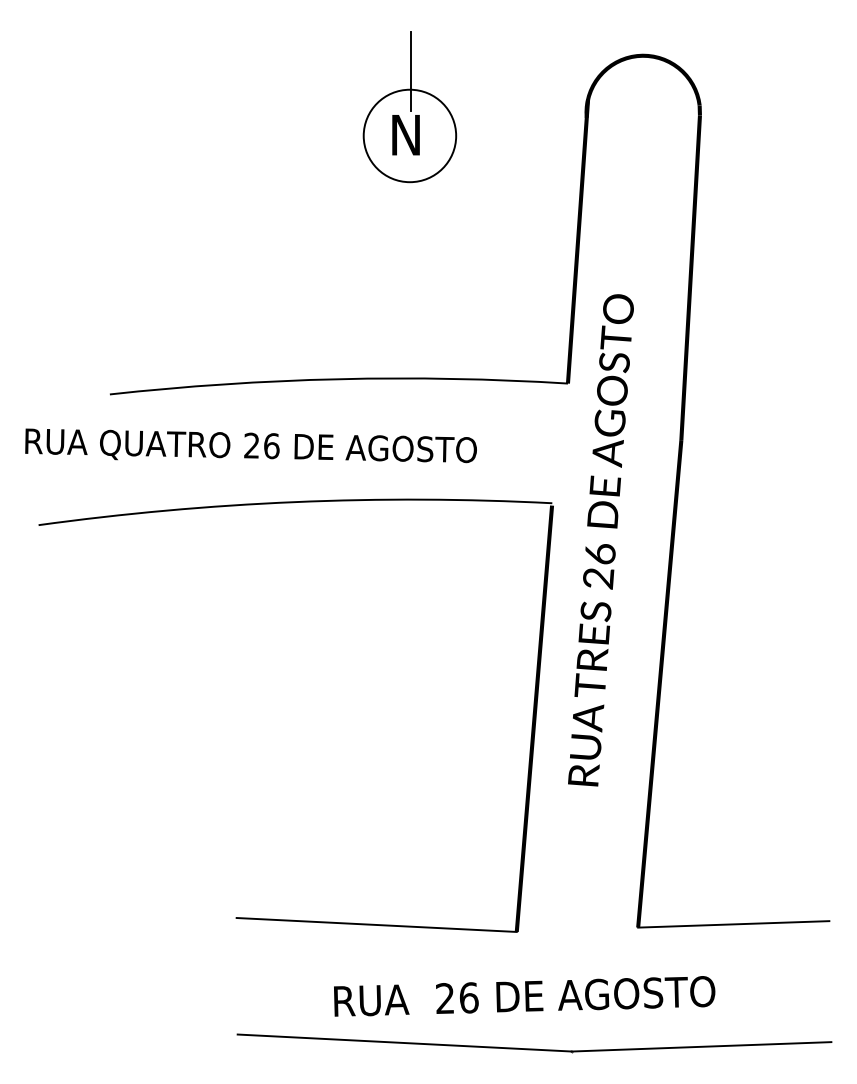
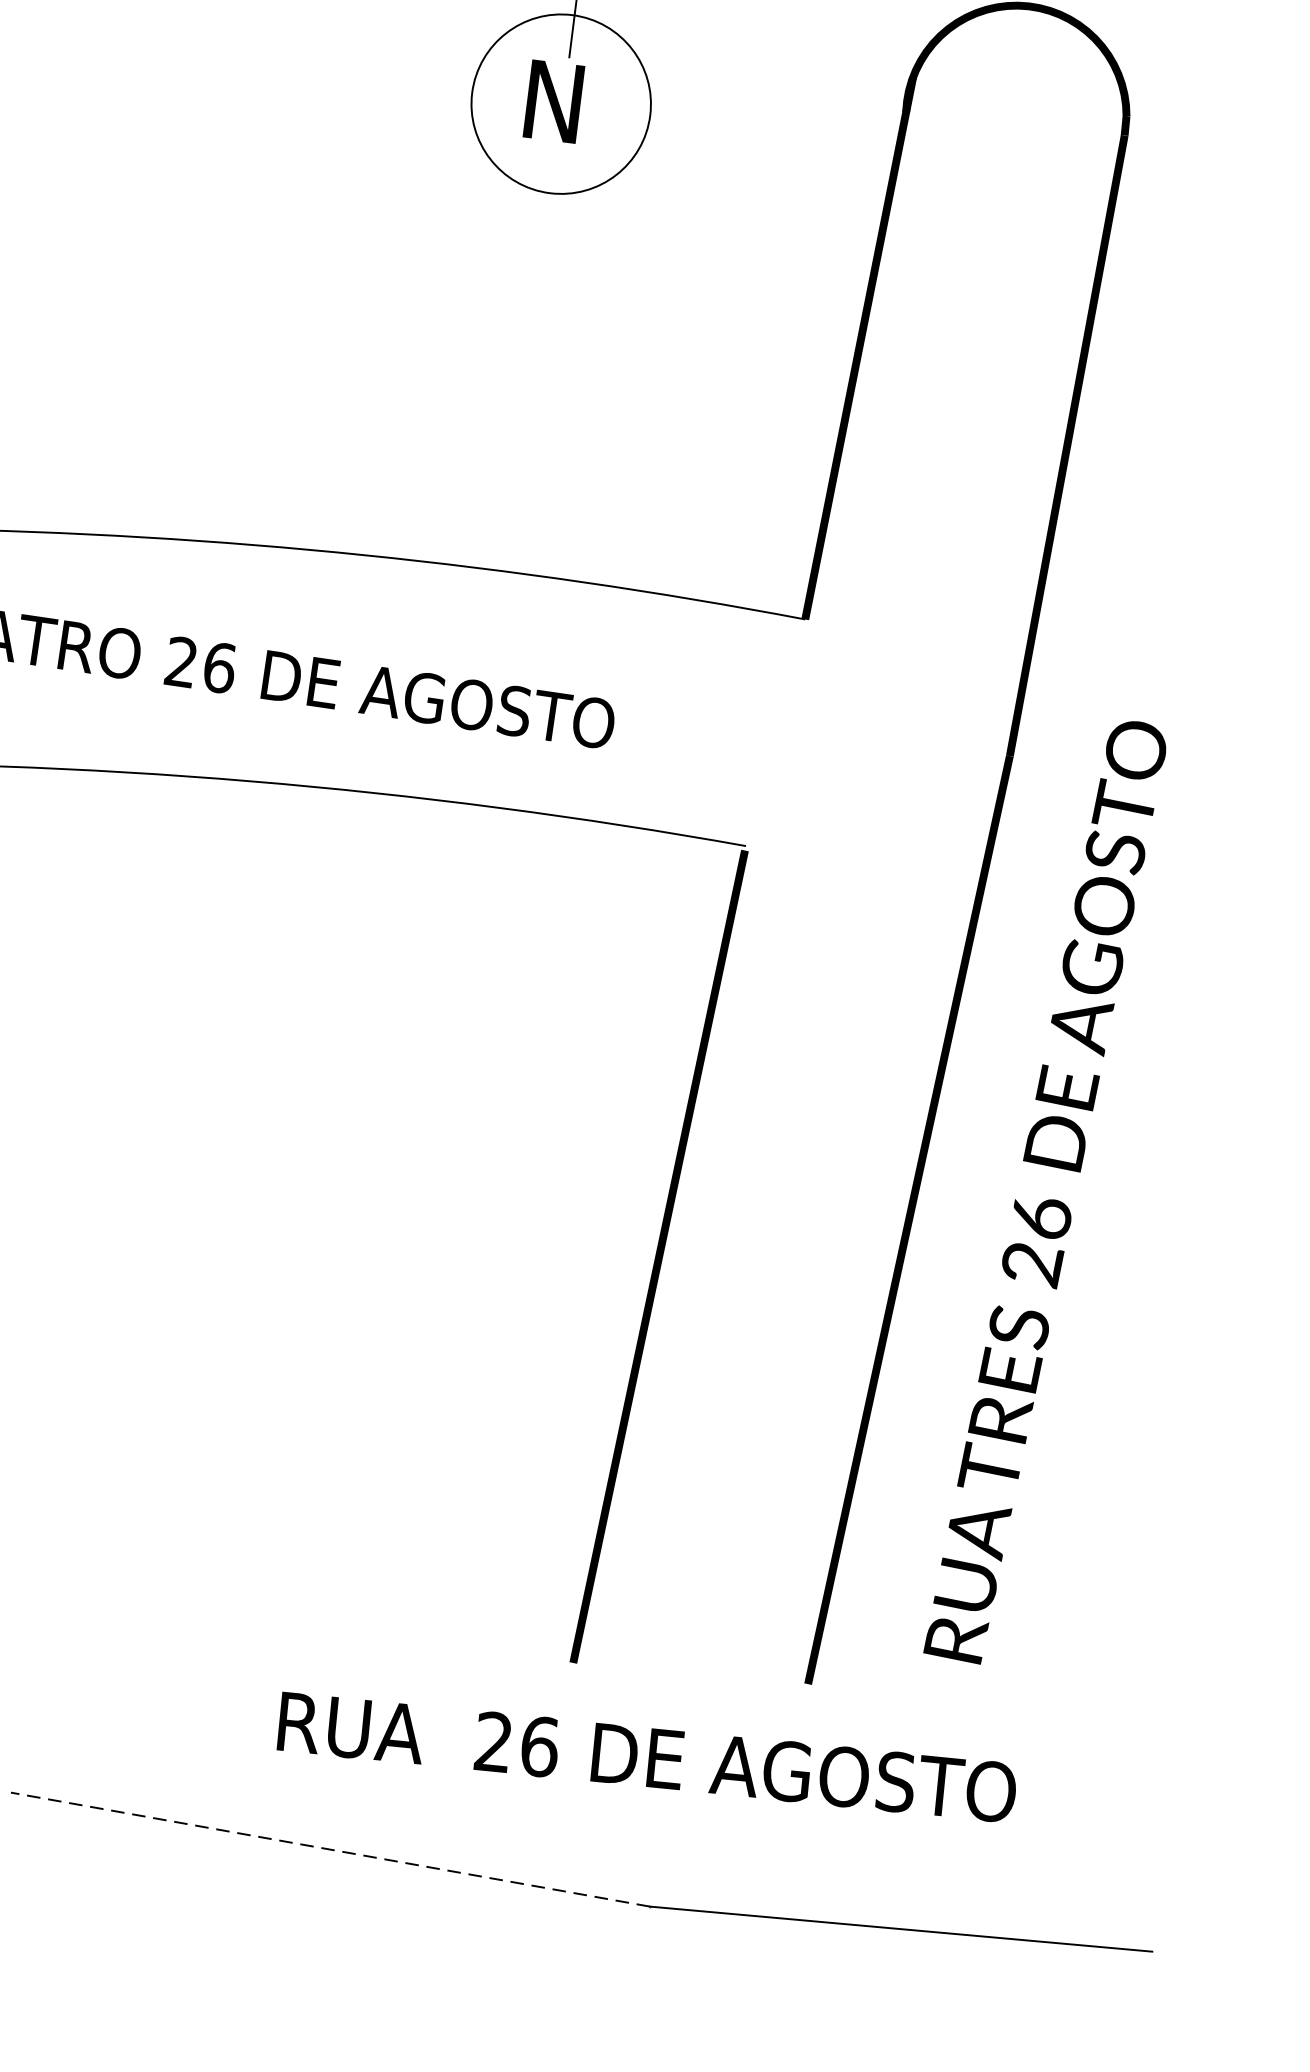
text: (600, 540) -> (1045, 1191), moved
line: (376, 924) -> (304, 1614), removed
line: (733, 924) -> (992, 1701), removed
text: (524, 996) -> (646, 1757), moved
line: (404, 1043) -> (329, 1850), solid -> dashed

